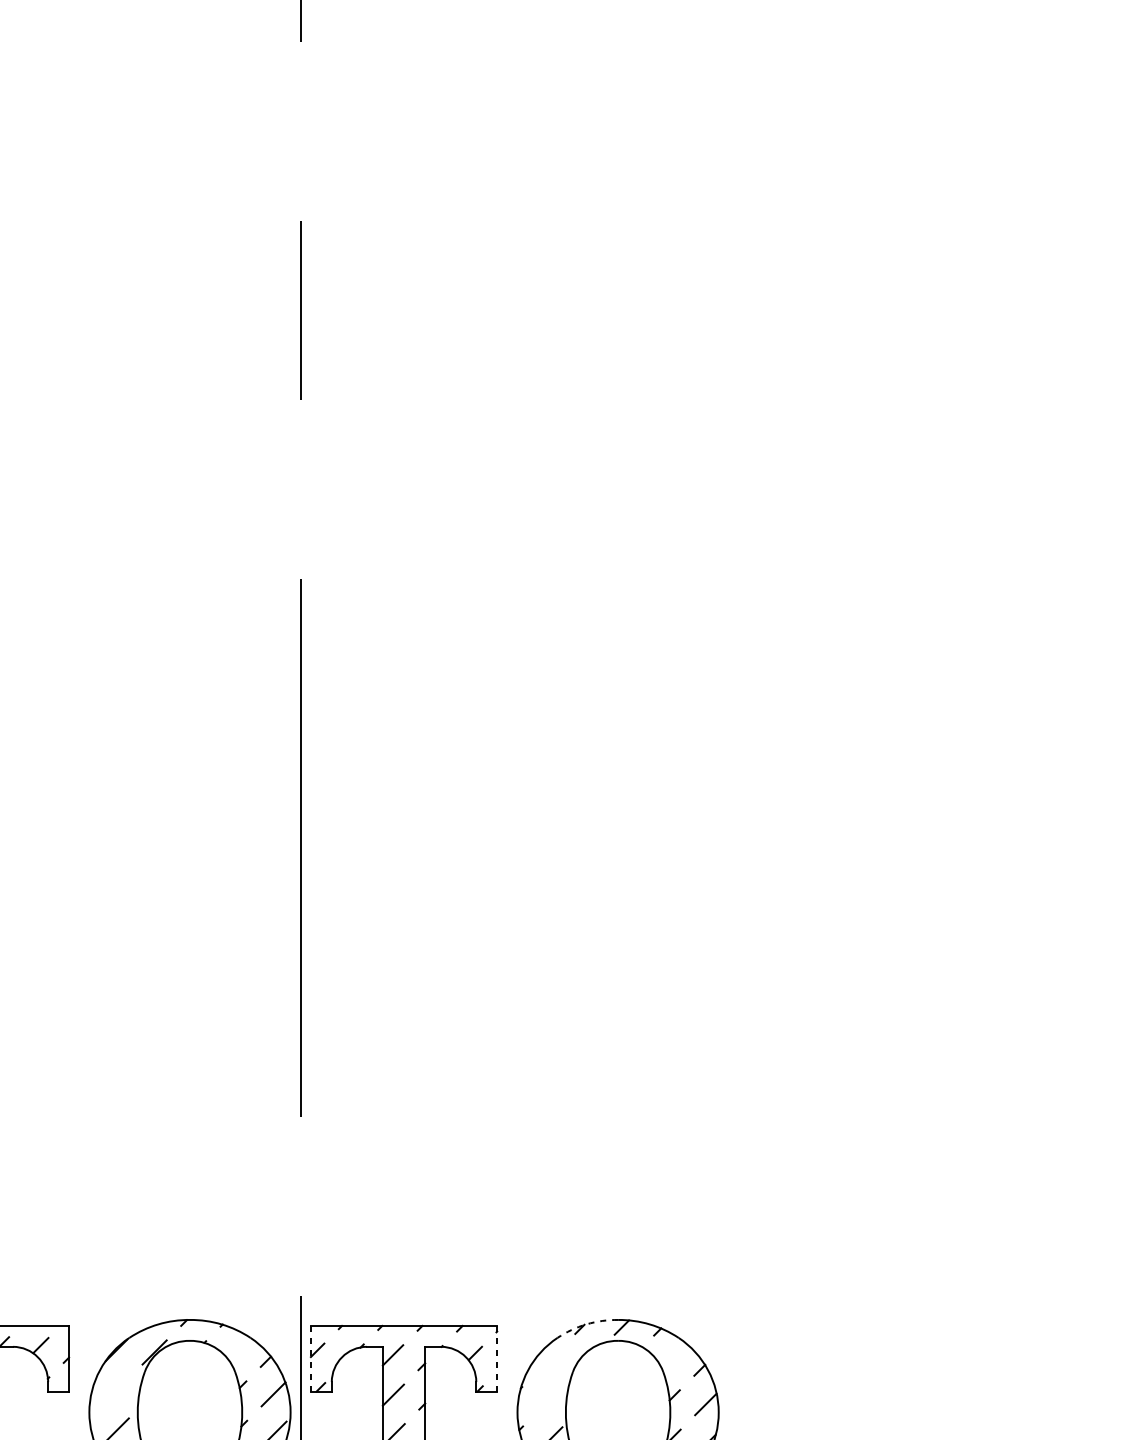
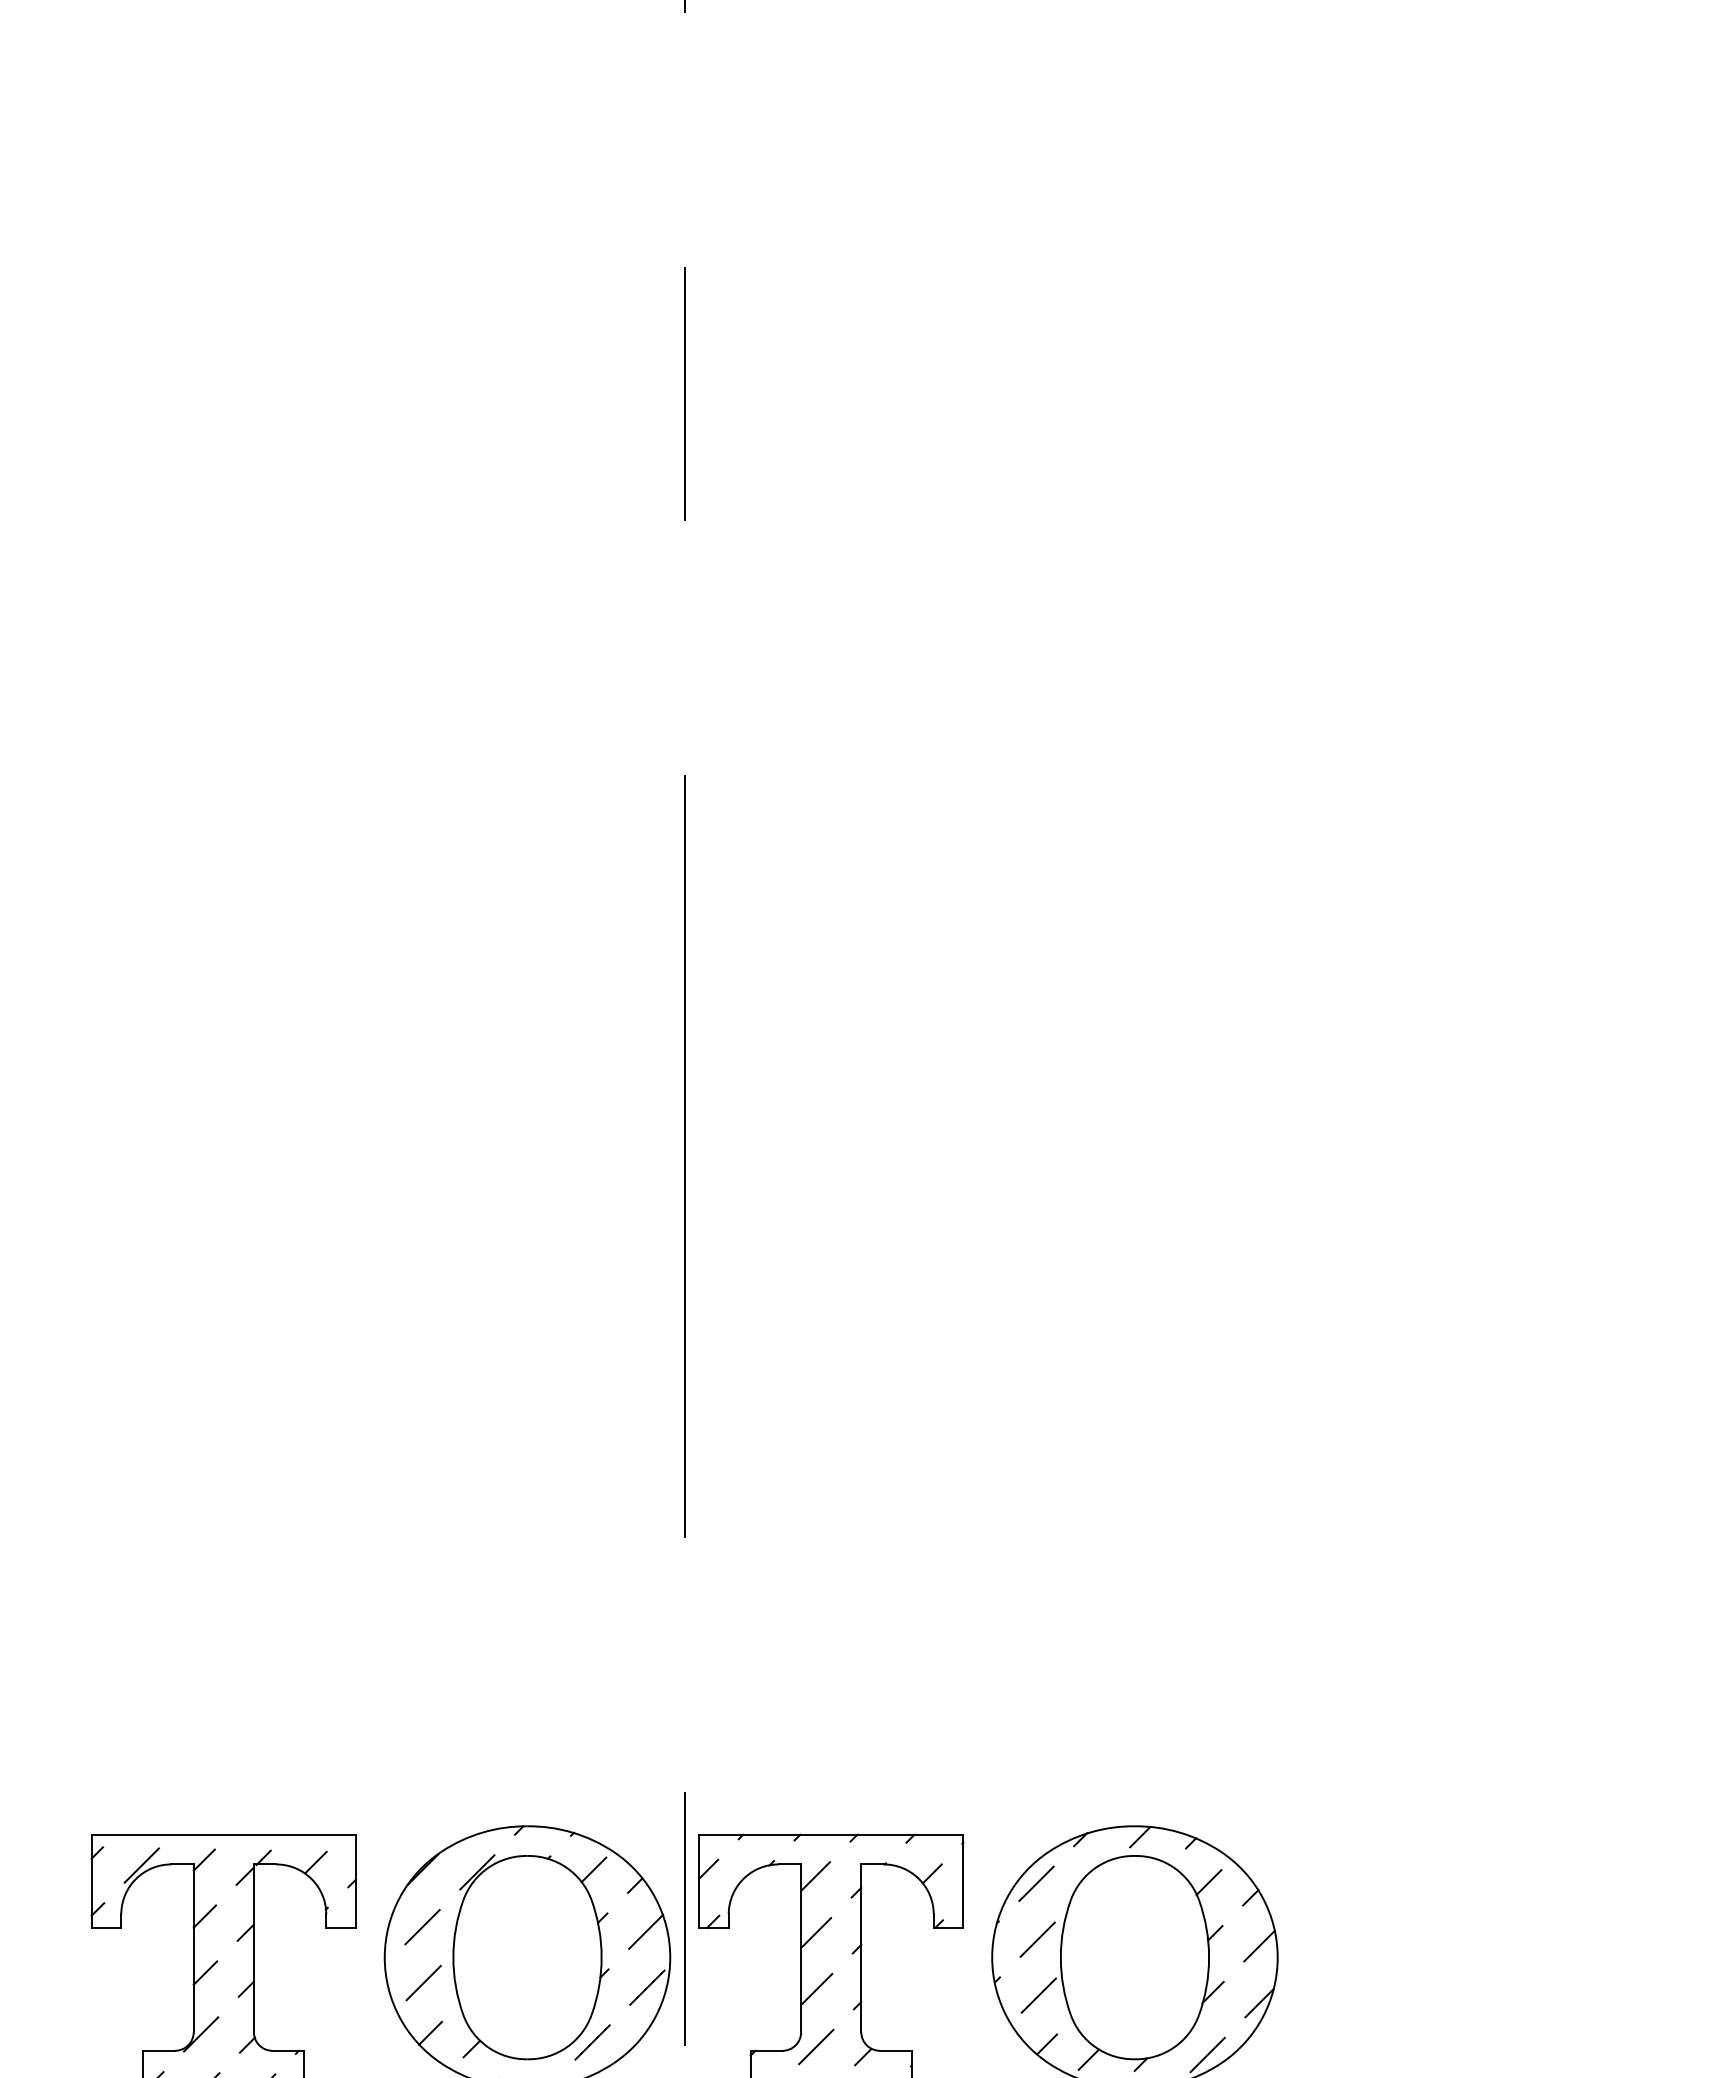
arc: (586, 1324) -> (1090, 1832), dashed -> solid
line: (236, 1350) -> (593, 1869), added
line: (311, 1358) -> (699, 1881), dashed -> solid
line: (497, 1358) -> (963, 1881), dashed -> solid
line: (669, 1359) -> (1208, 1882), added
line: (548, 1360) -> (1036, 1883), added
line: (115, 1391) -> (422, 1927), added
line: (549, 1399) -> (1037, 1939), added

